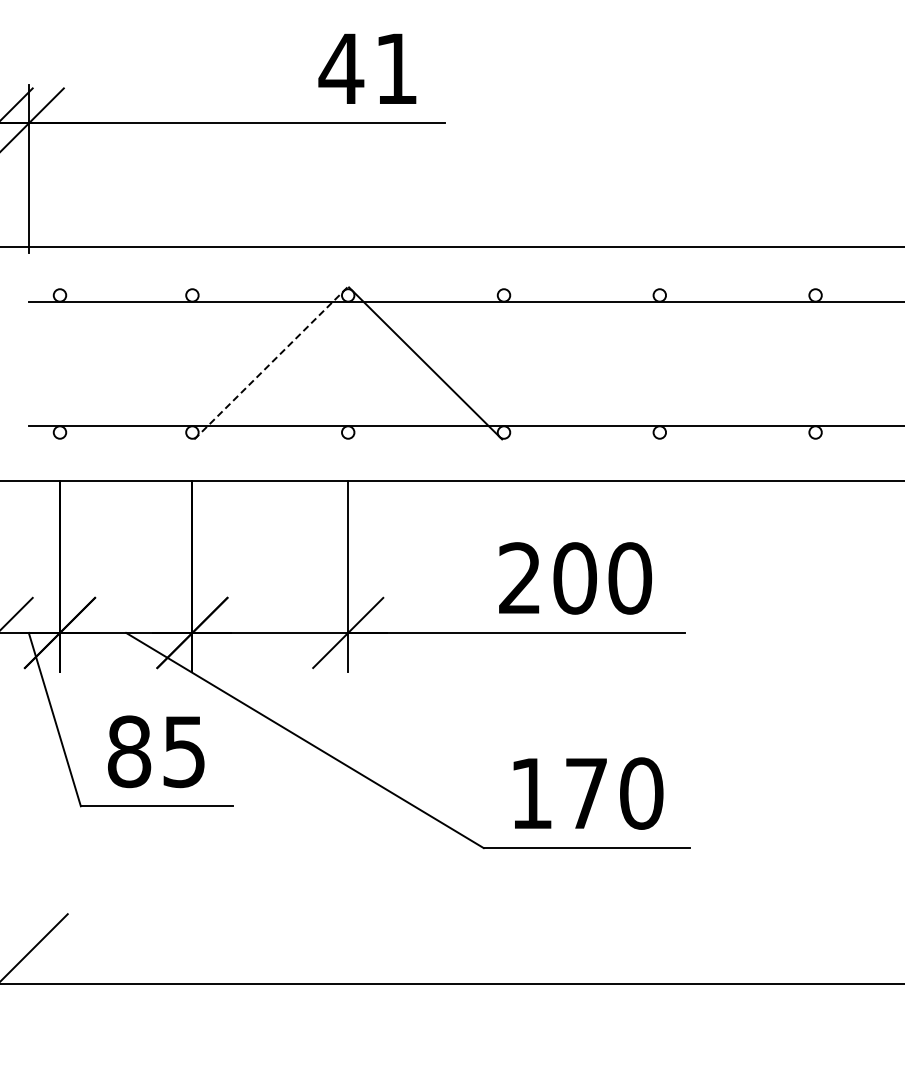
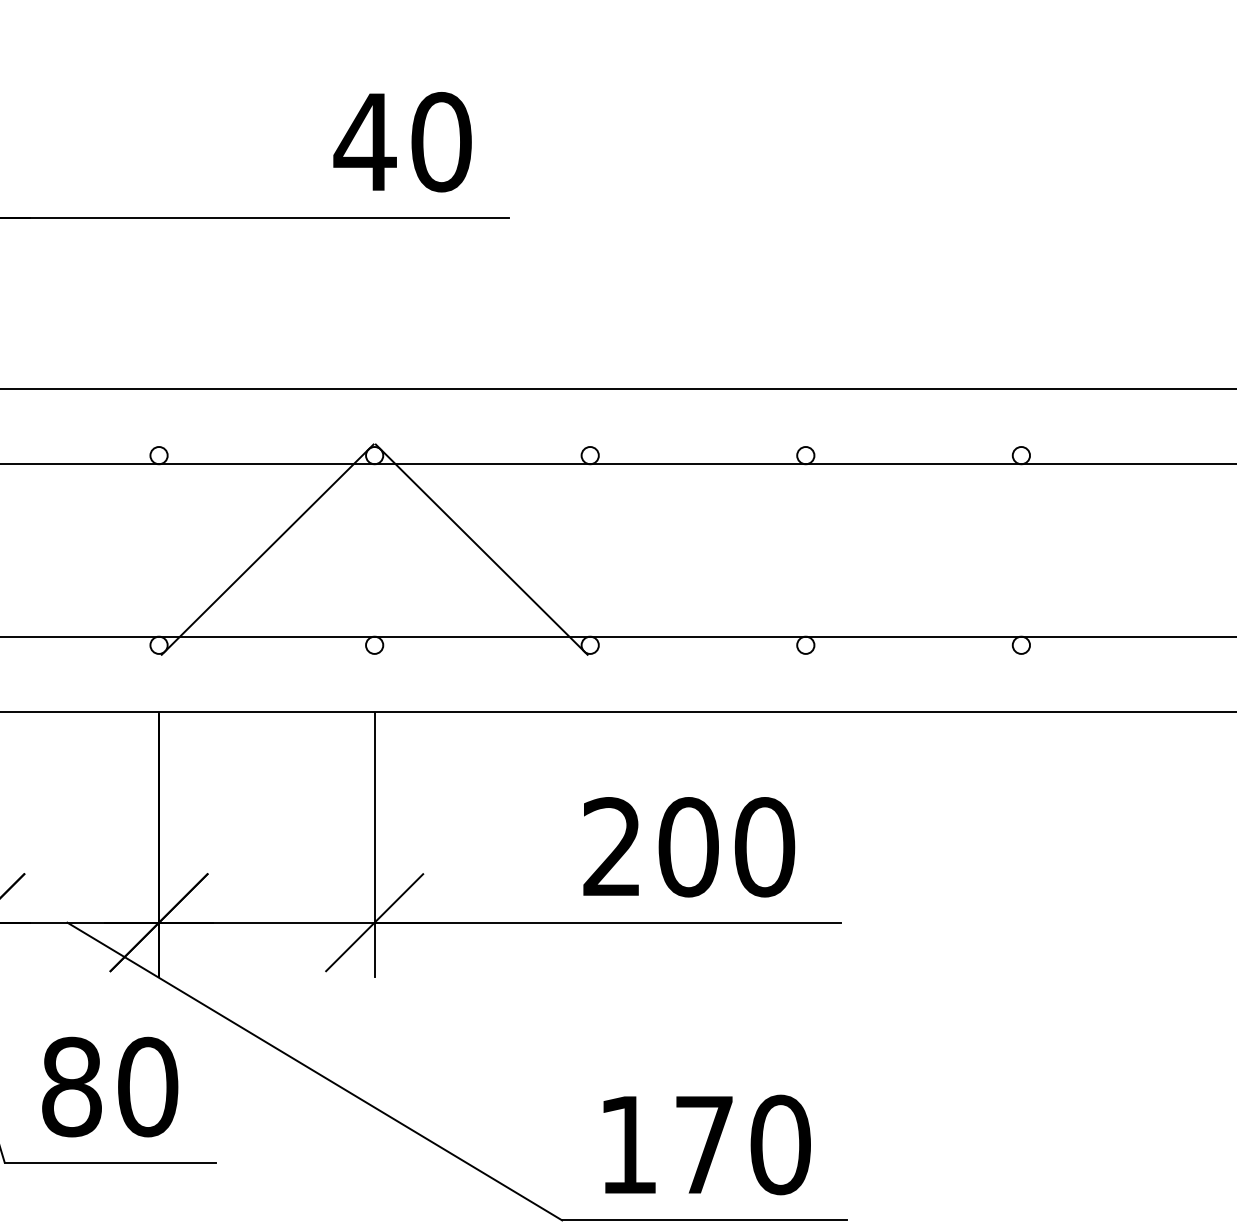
text: (396, 68) -> (441, 141), 41 -> 40
line: (270, 363) -> (267, 549), dashed -> solid
text: (184, 751) -> (148, 1086), 85 -> 80

